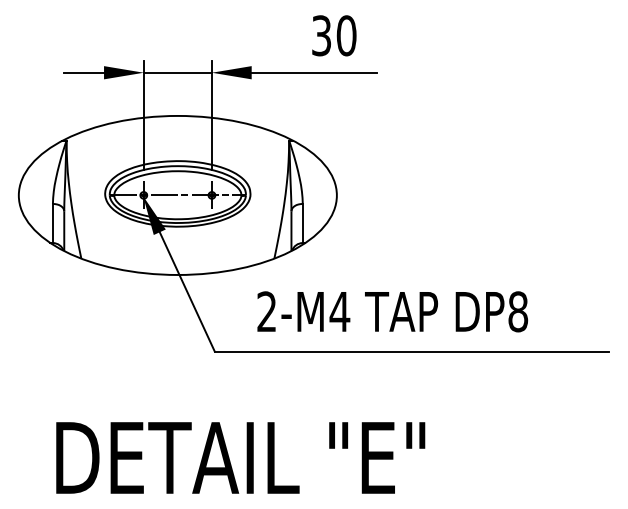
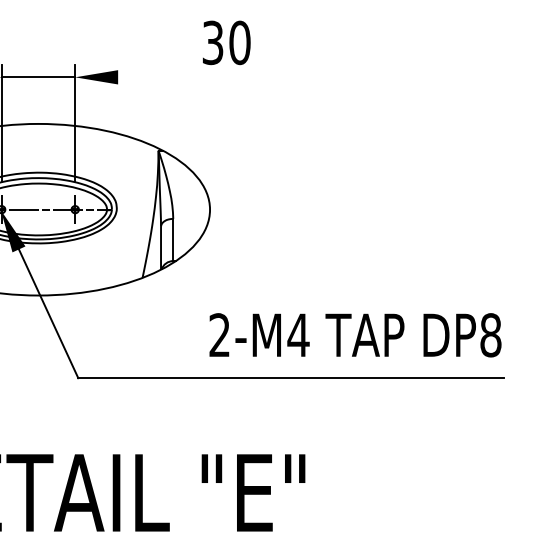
text: (334, 35) -> (226, 42), moved
line: (314, 72) -> (185, 77), removed
text: (392, 311) -> (355, 334), moved

